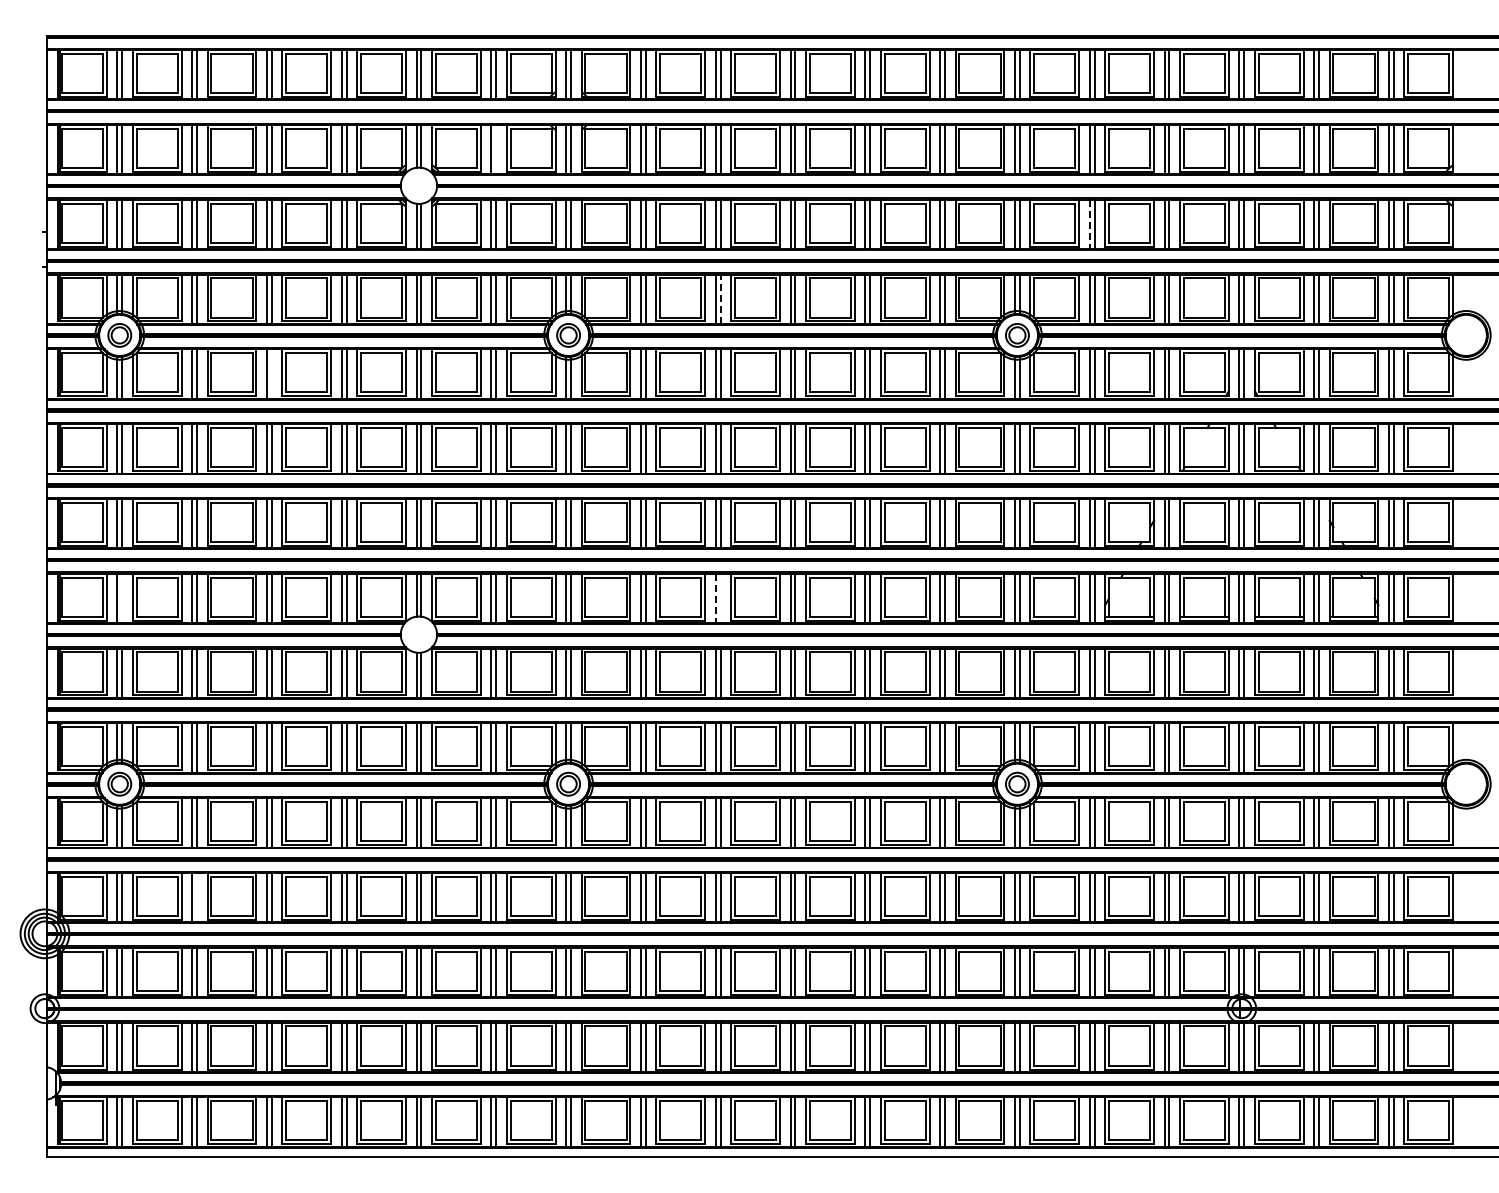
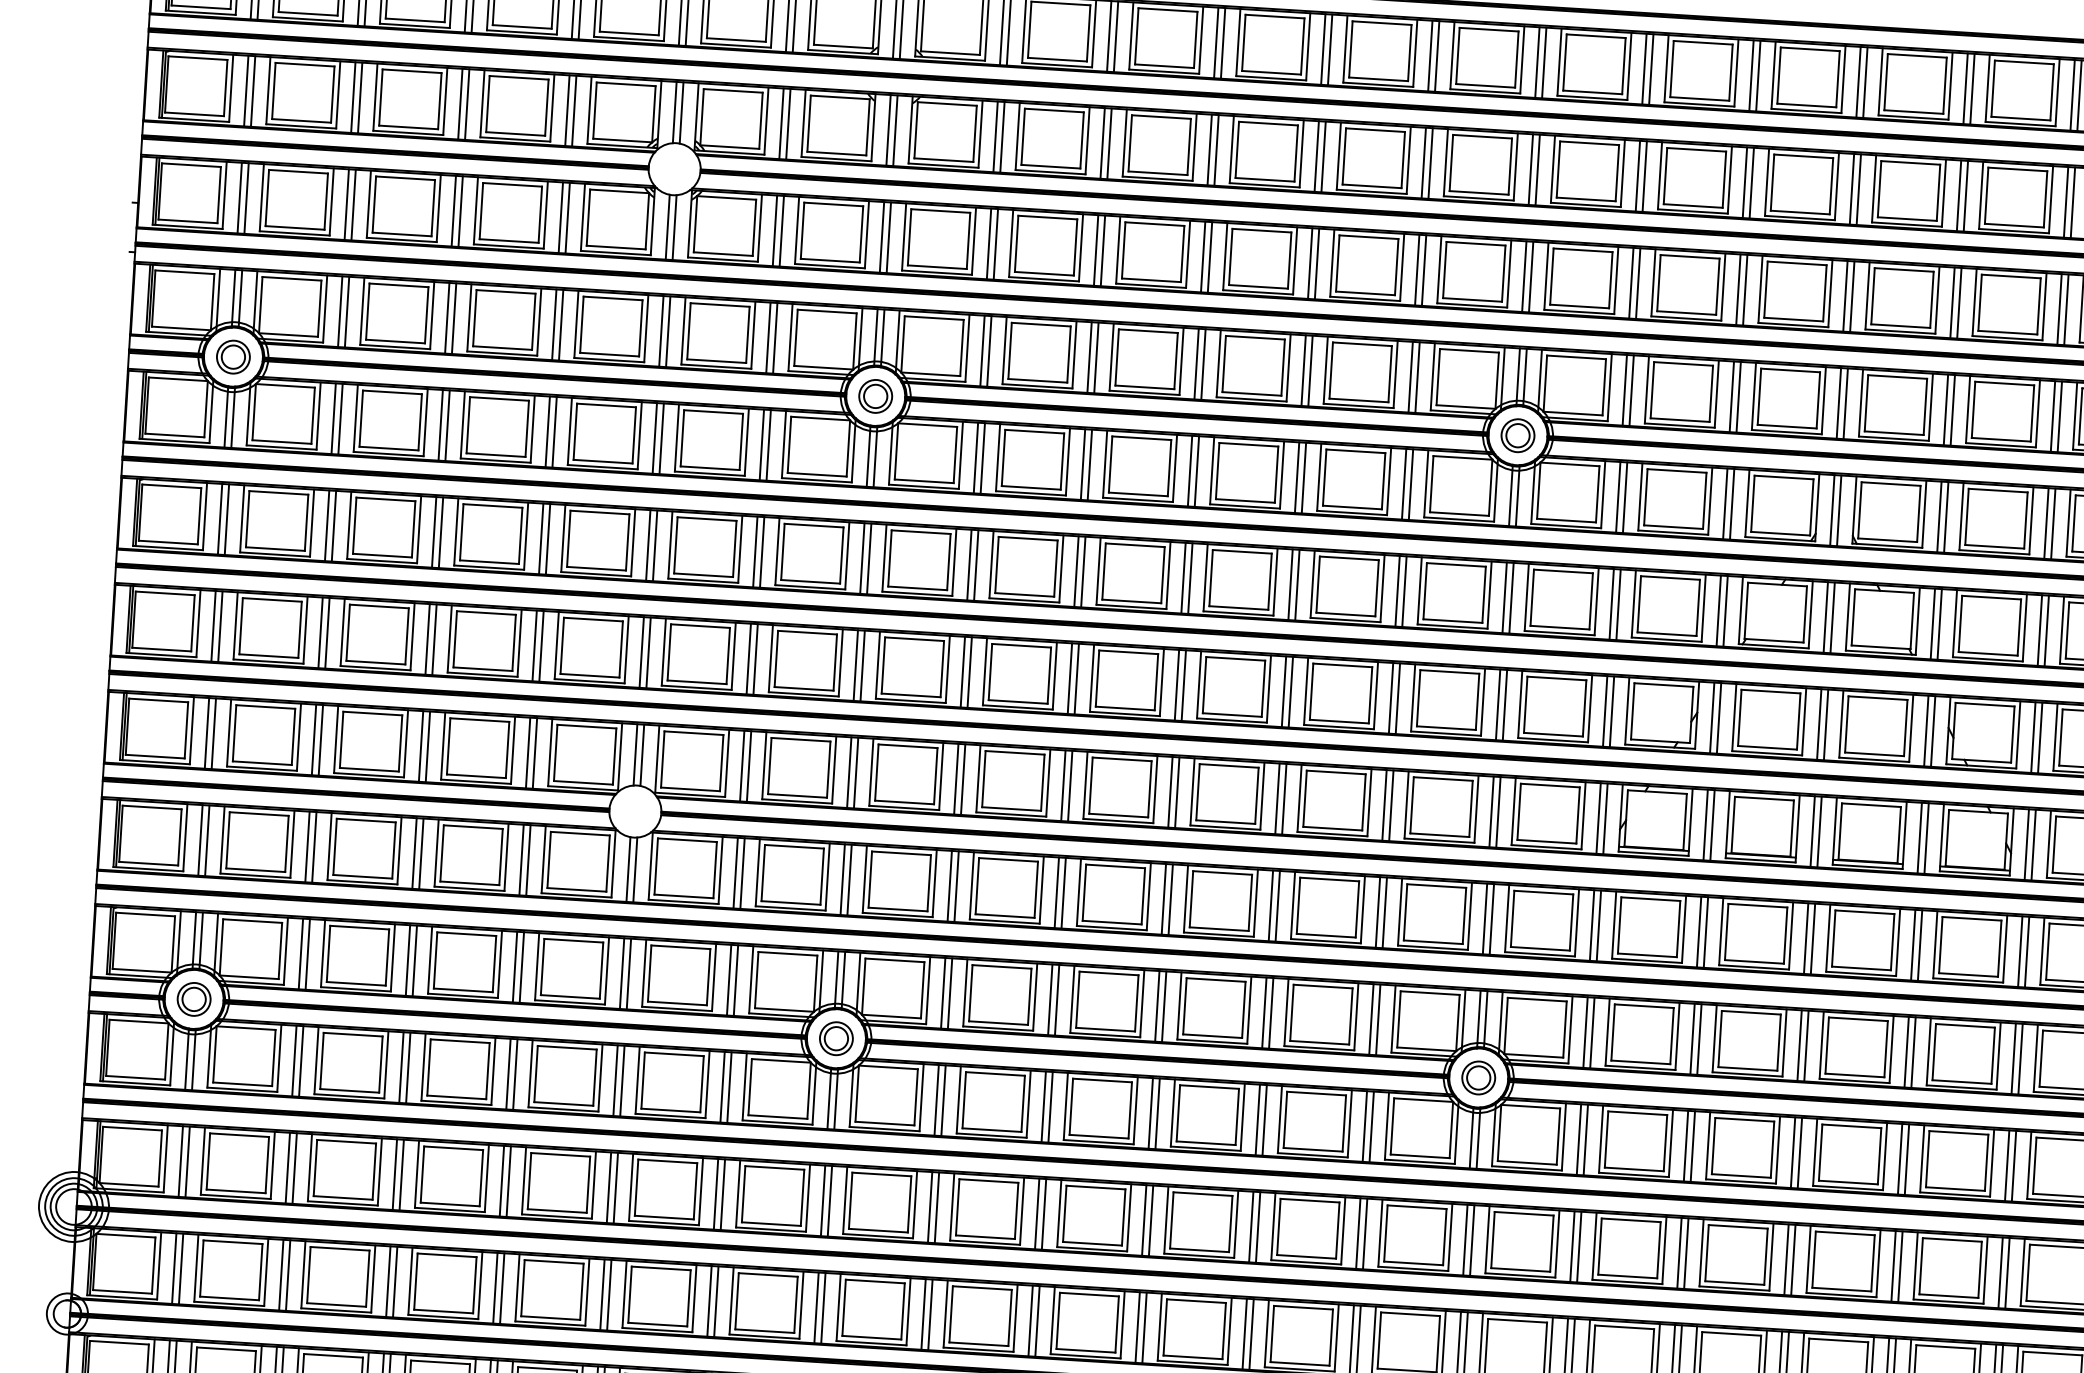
line: (496, 149) -> (788, 124), added
line: (1089, 224) -> (1630, 283), dashed -> solid
line: (720, 299) -> (1096, 358), dashed -> solid
line: (271, 373) -> (447, 424), added
line: (122, 598) -> (214, 733), added
line: (715, 598) -> (1062, 785), dashed -> solid
line: (720, 598) -> (1070, 786), added
line: (196, 897) -> (294, 1168), added

